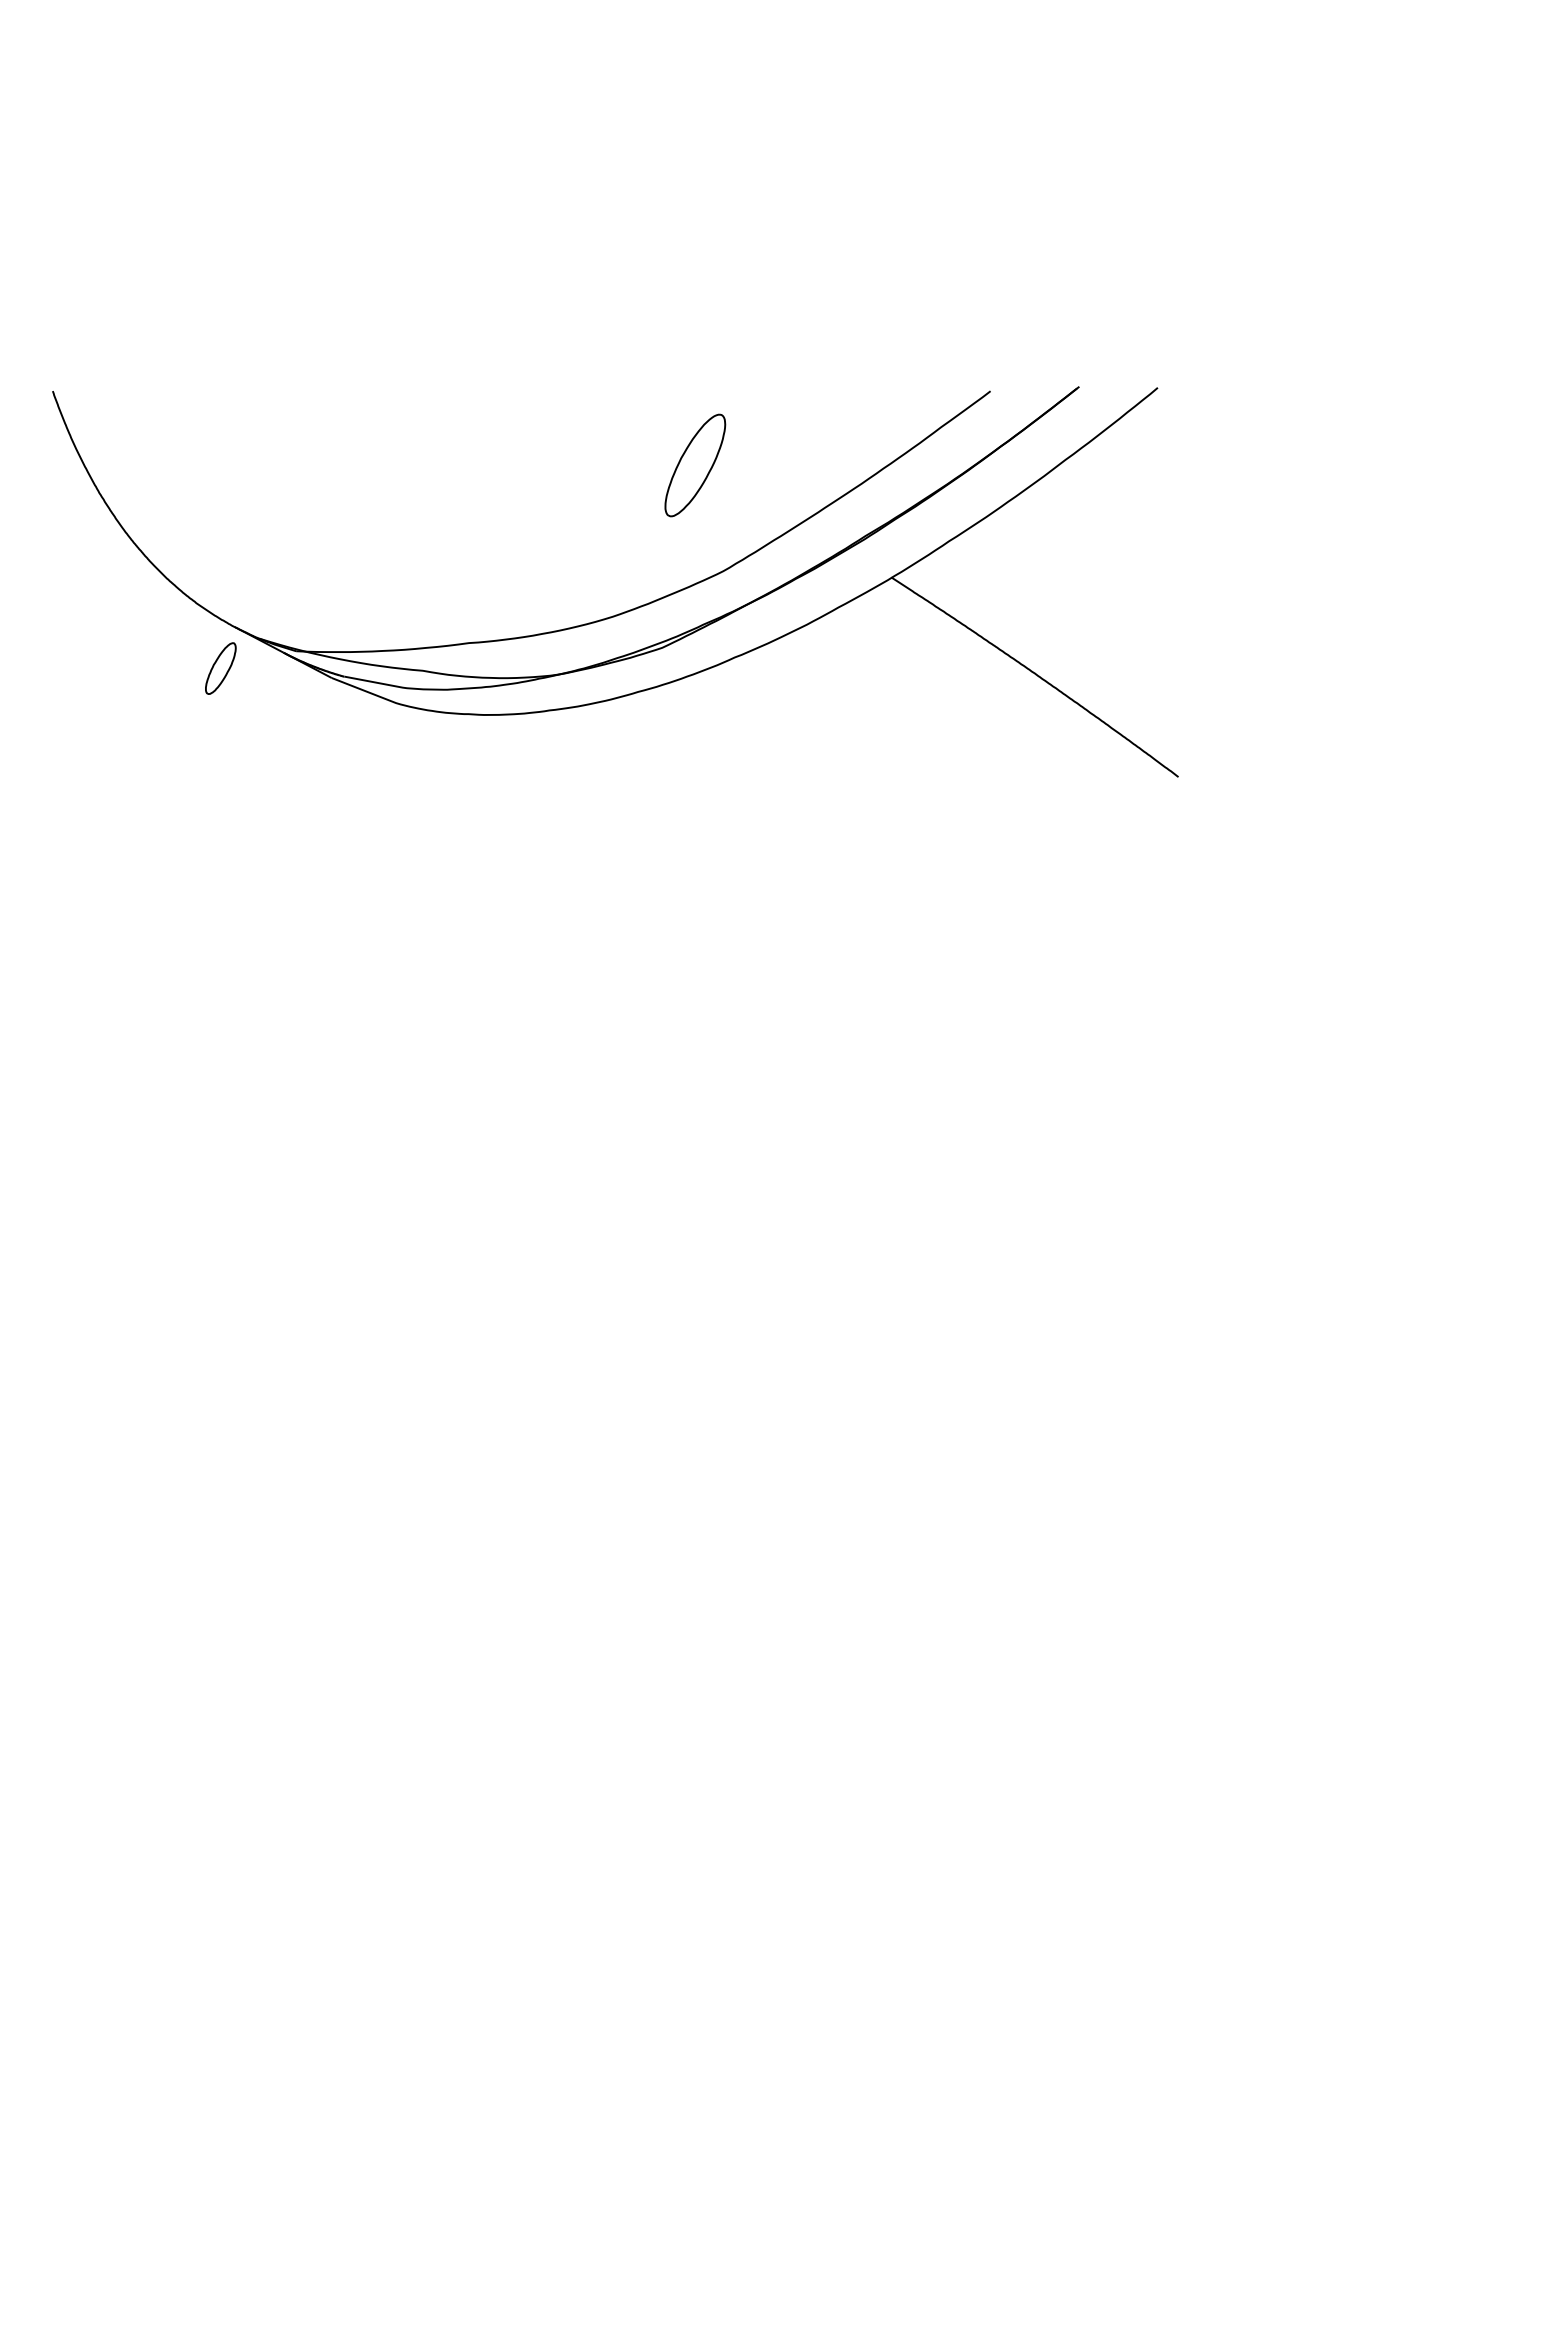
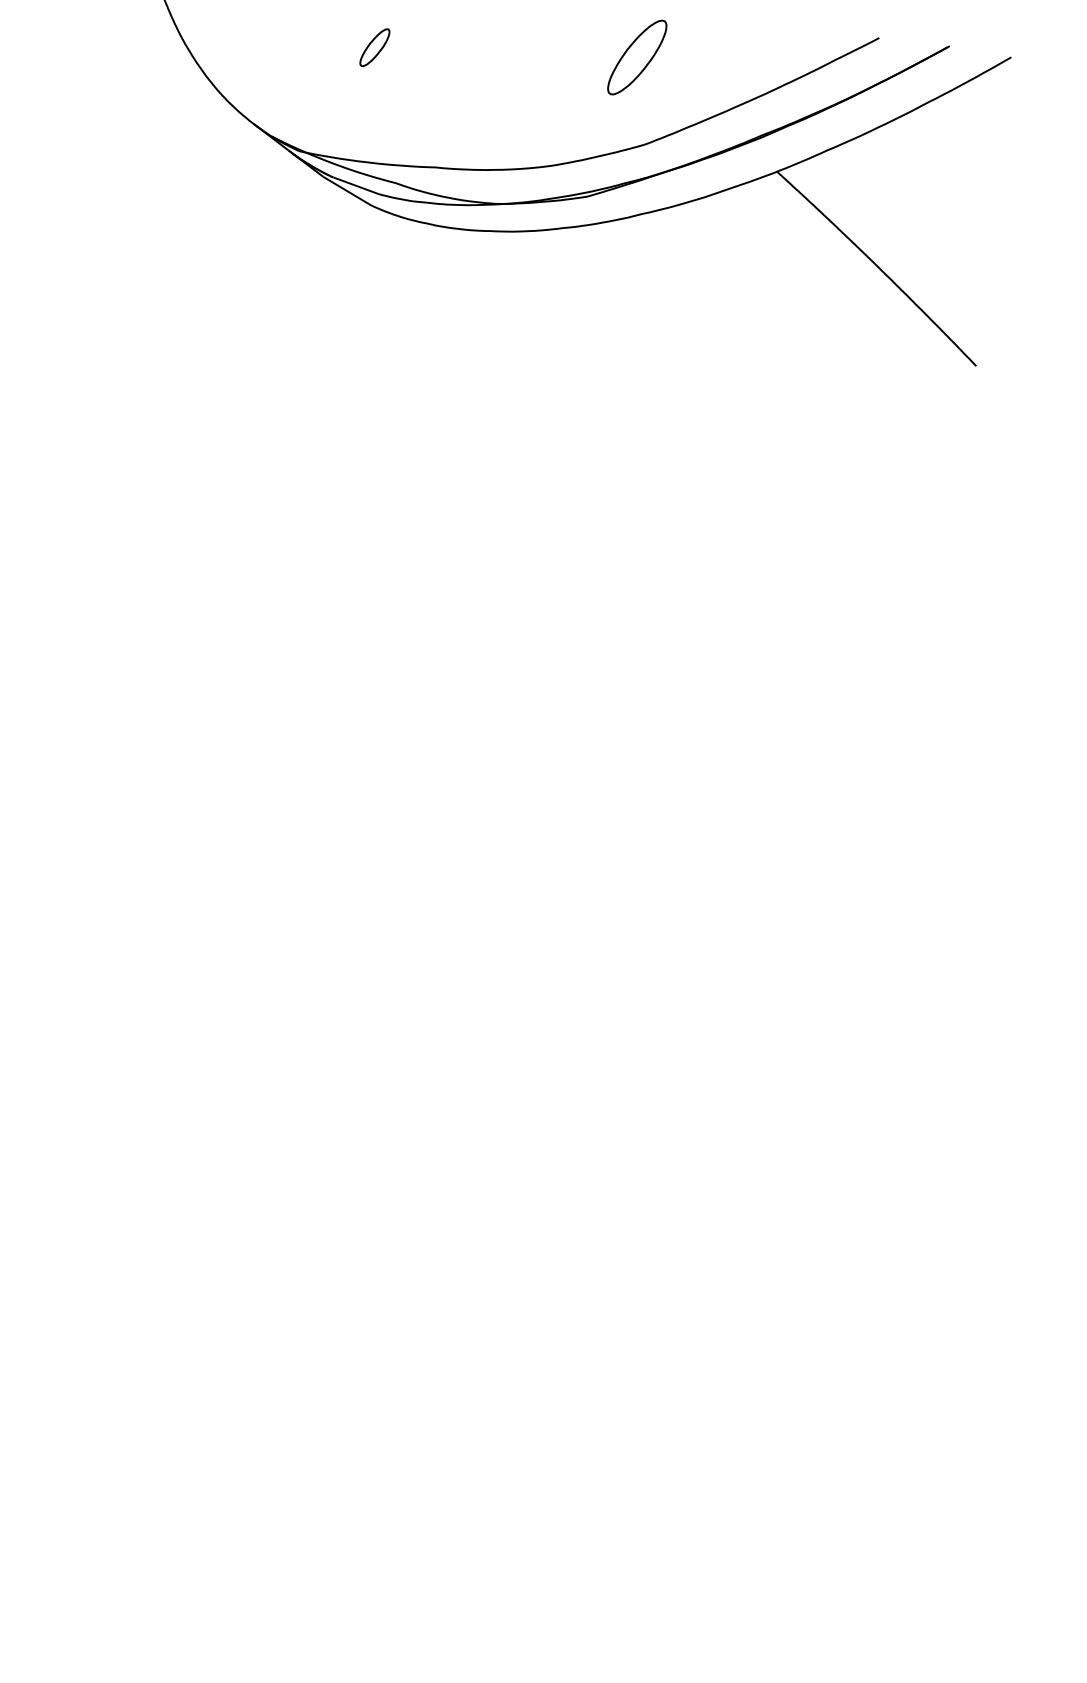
part: (220, 668) -> (374, 47), moved

